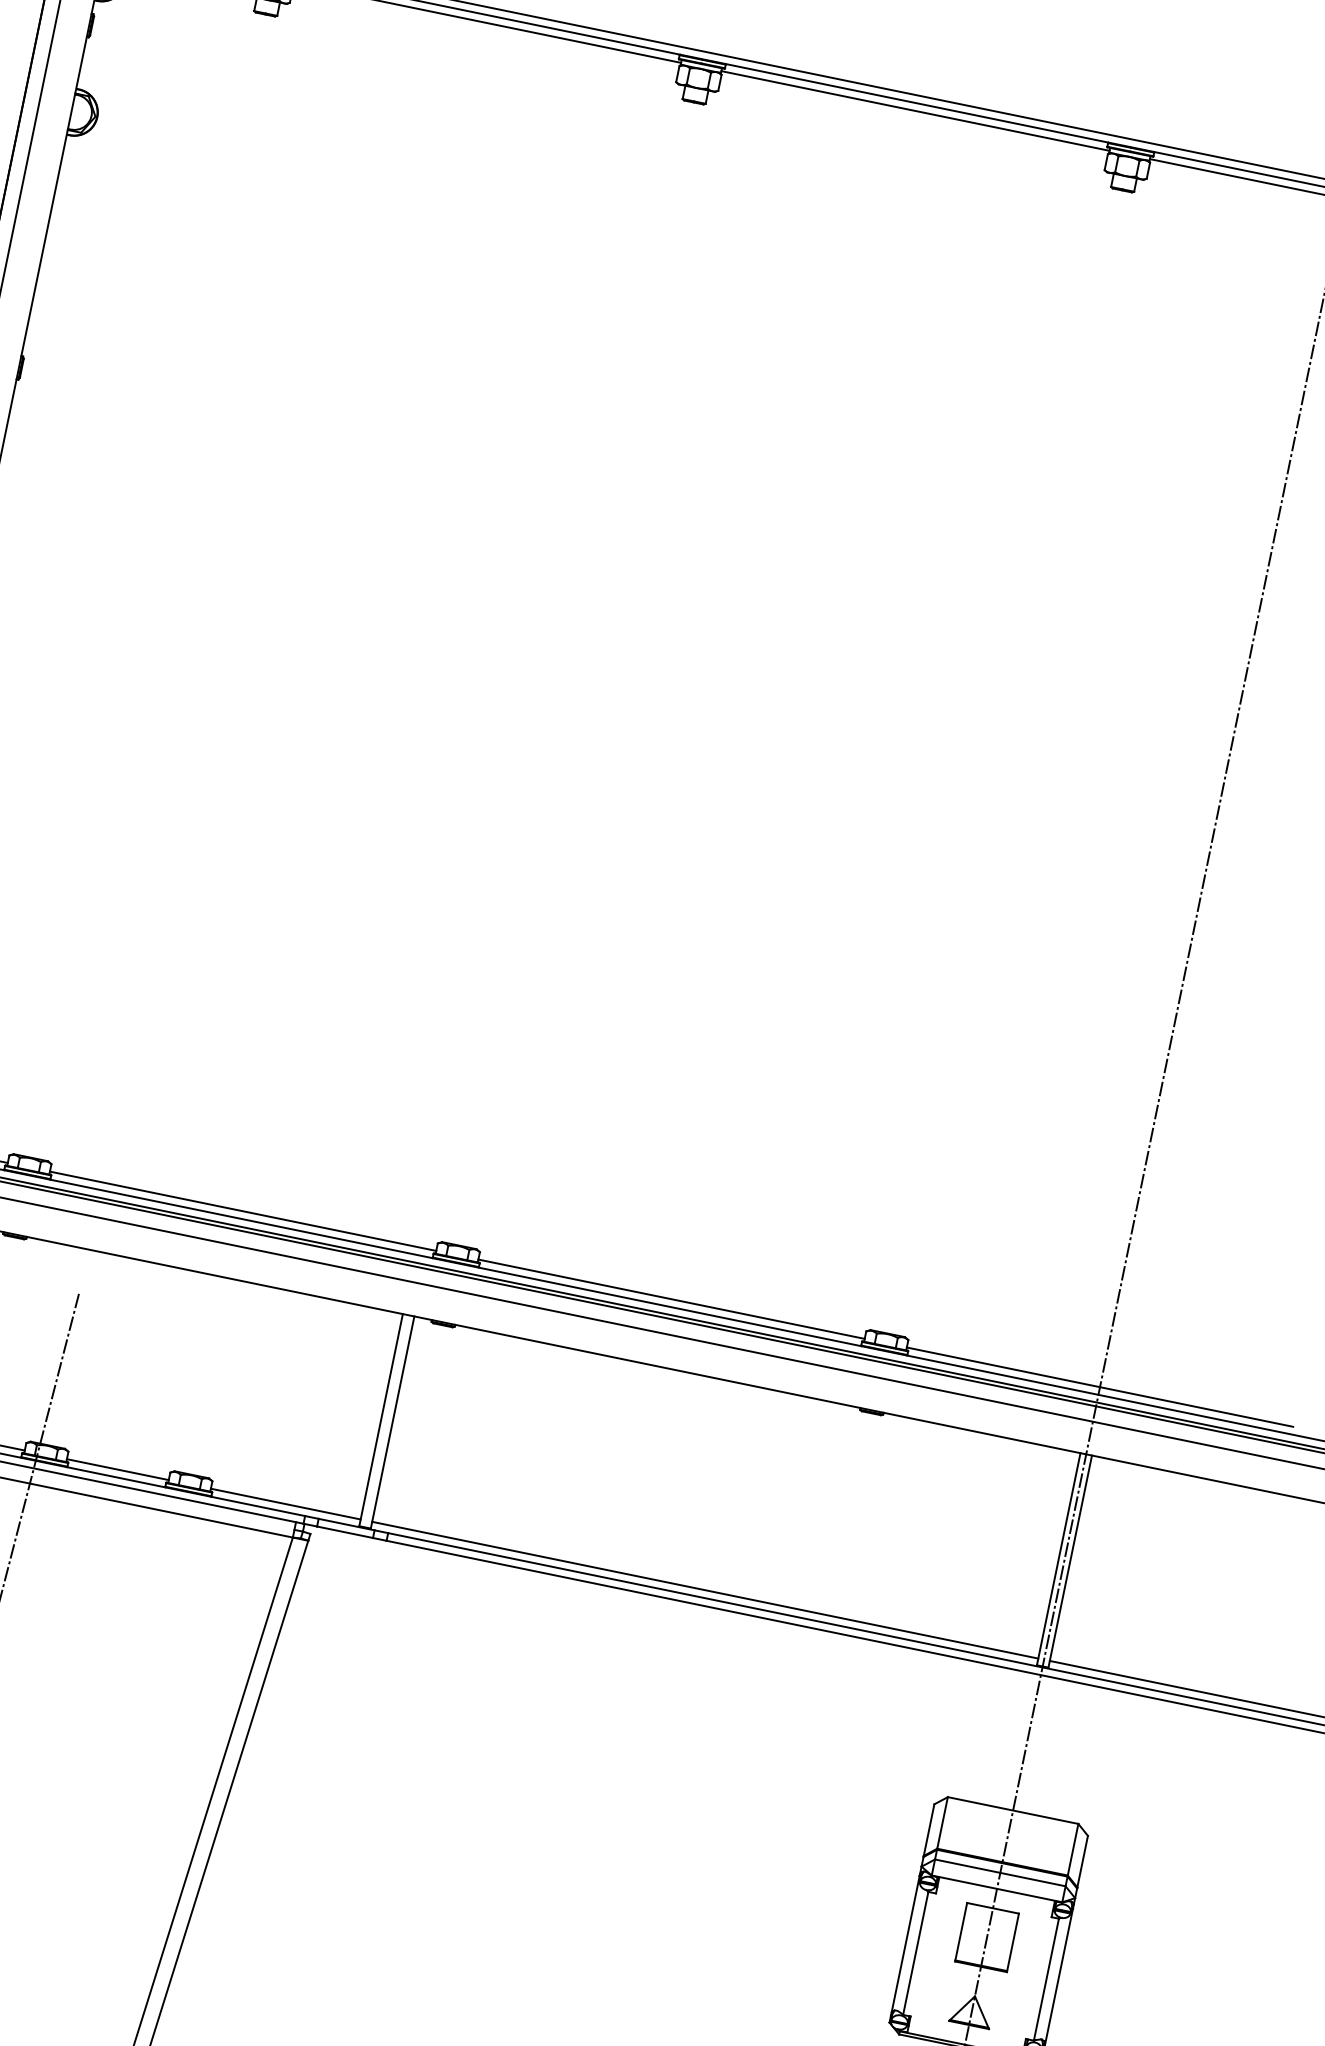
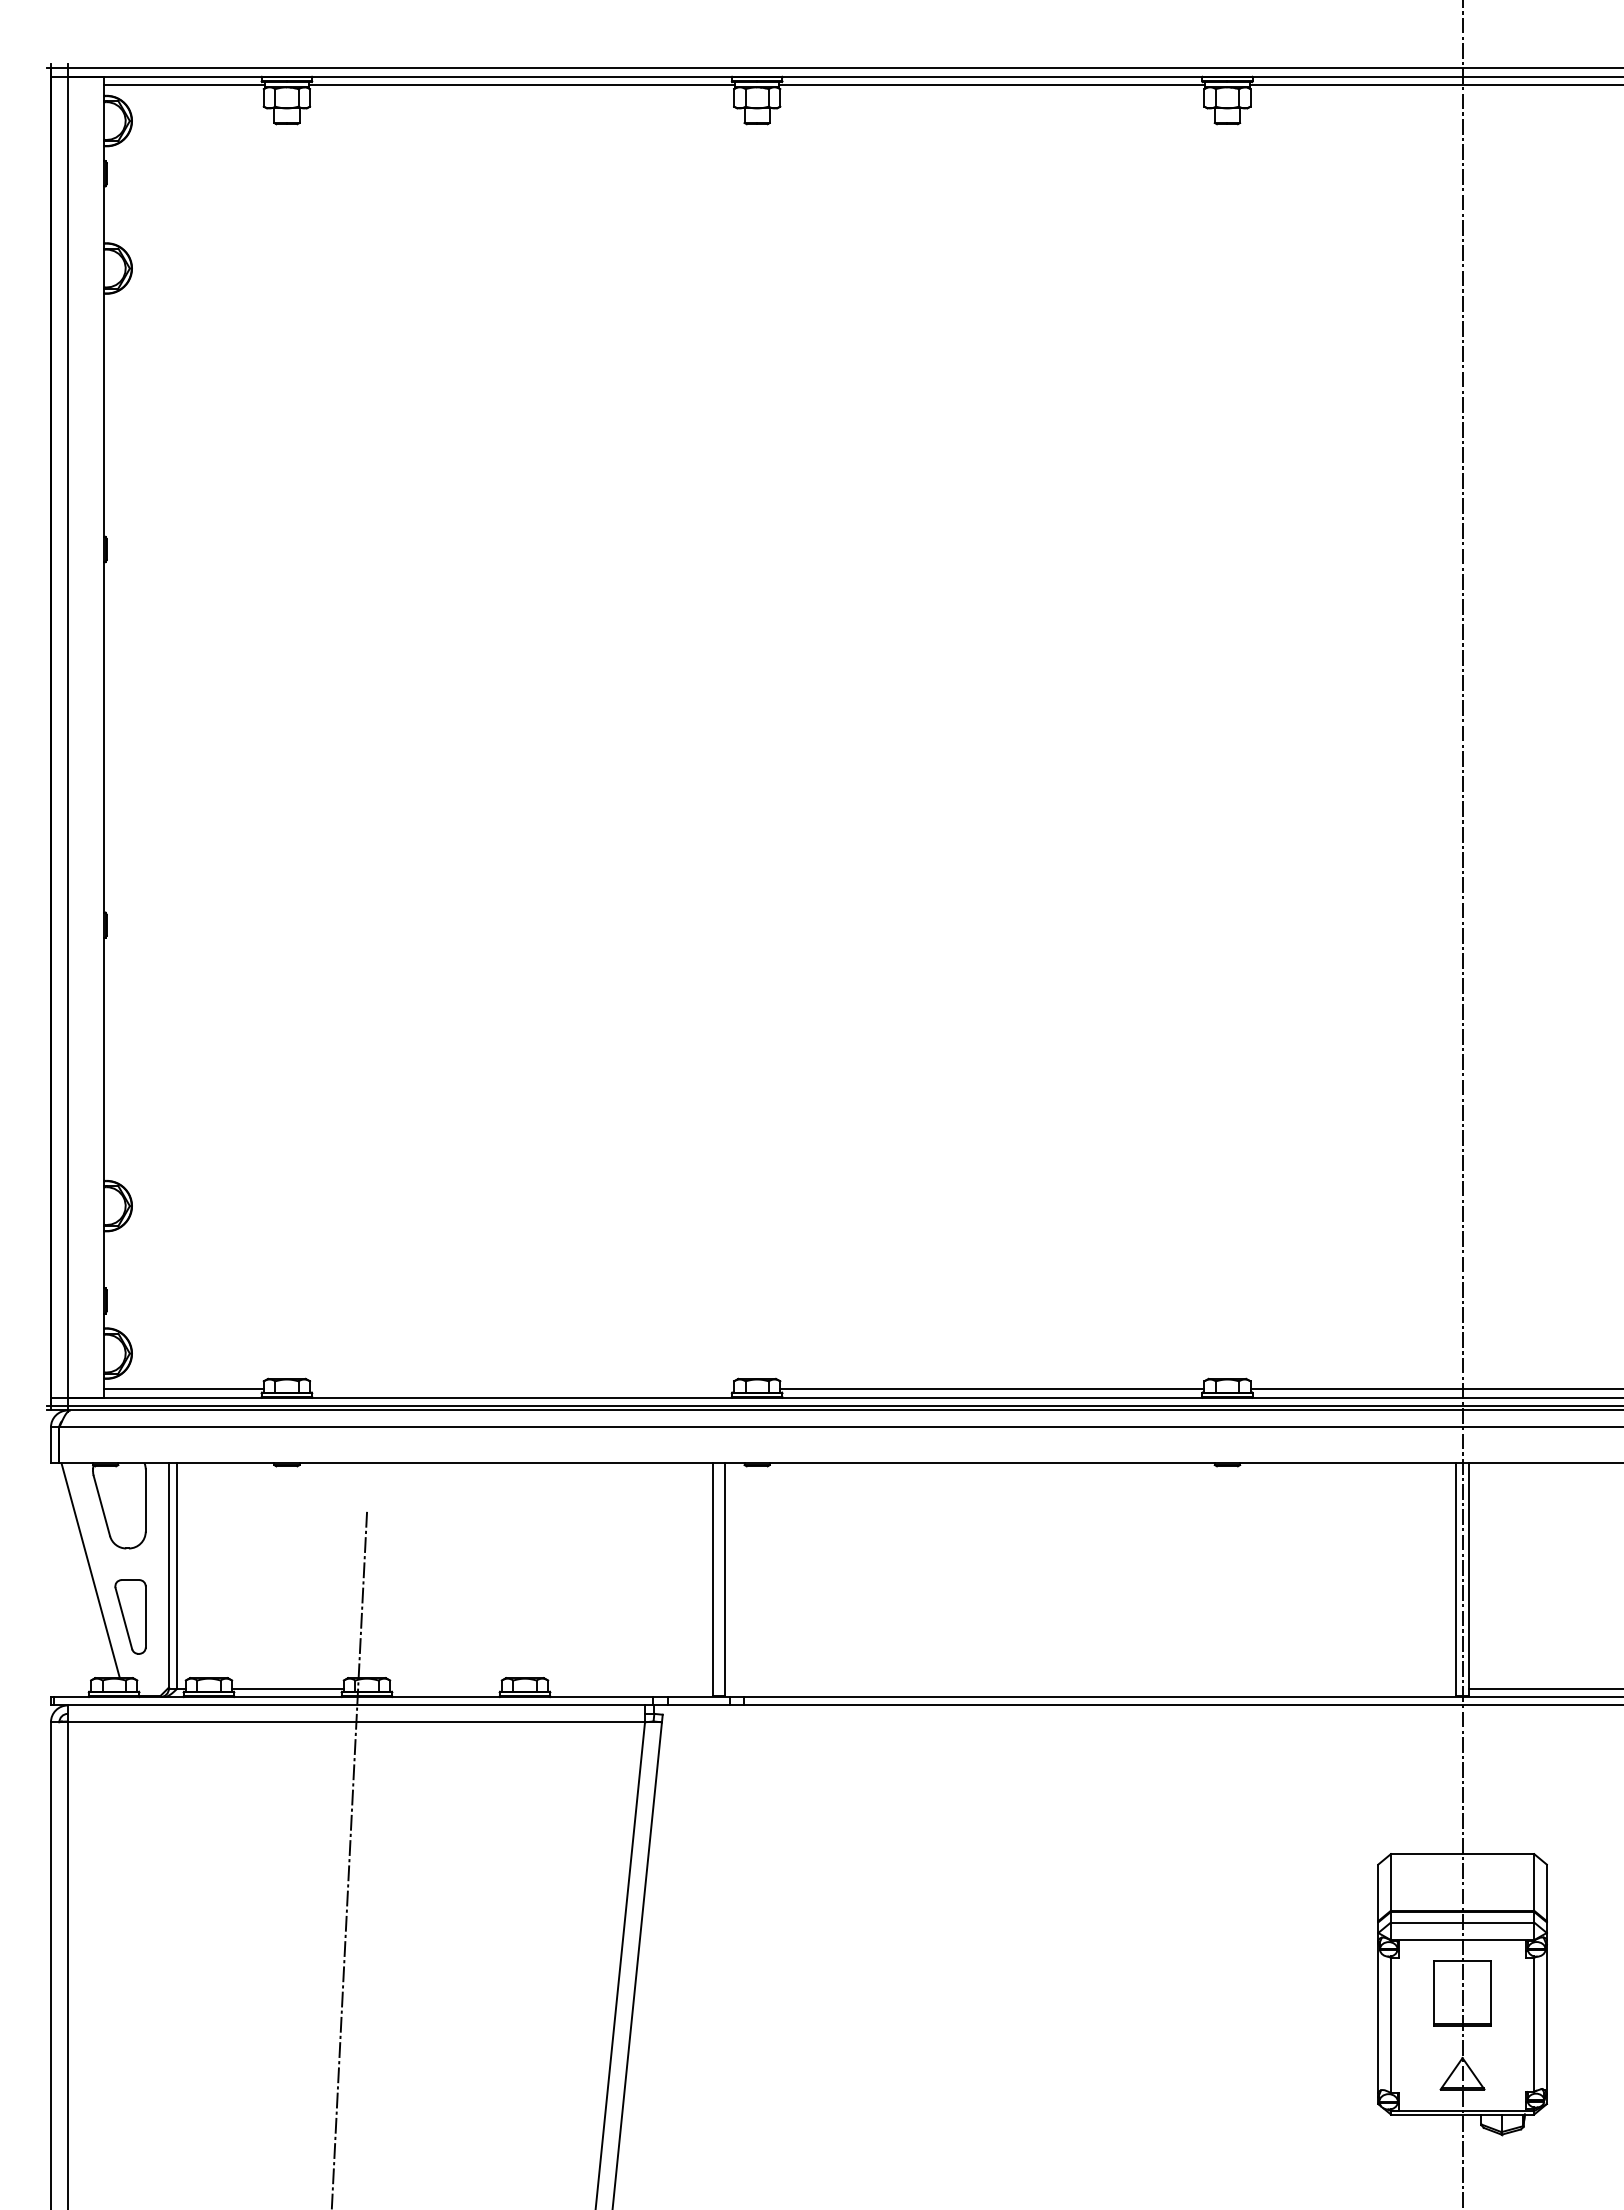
line: (243, 1211) -> (522, 1389), removed
line: (117, 1469) -> (445, 1688), removed
line: (285, 1504) -> (630, 1688), removed
line: (705, 1590) -> (1090, 1688), removed

